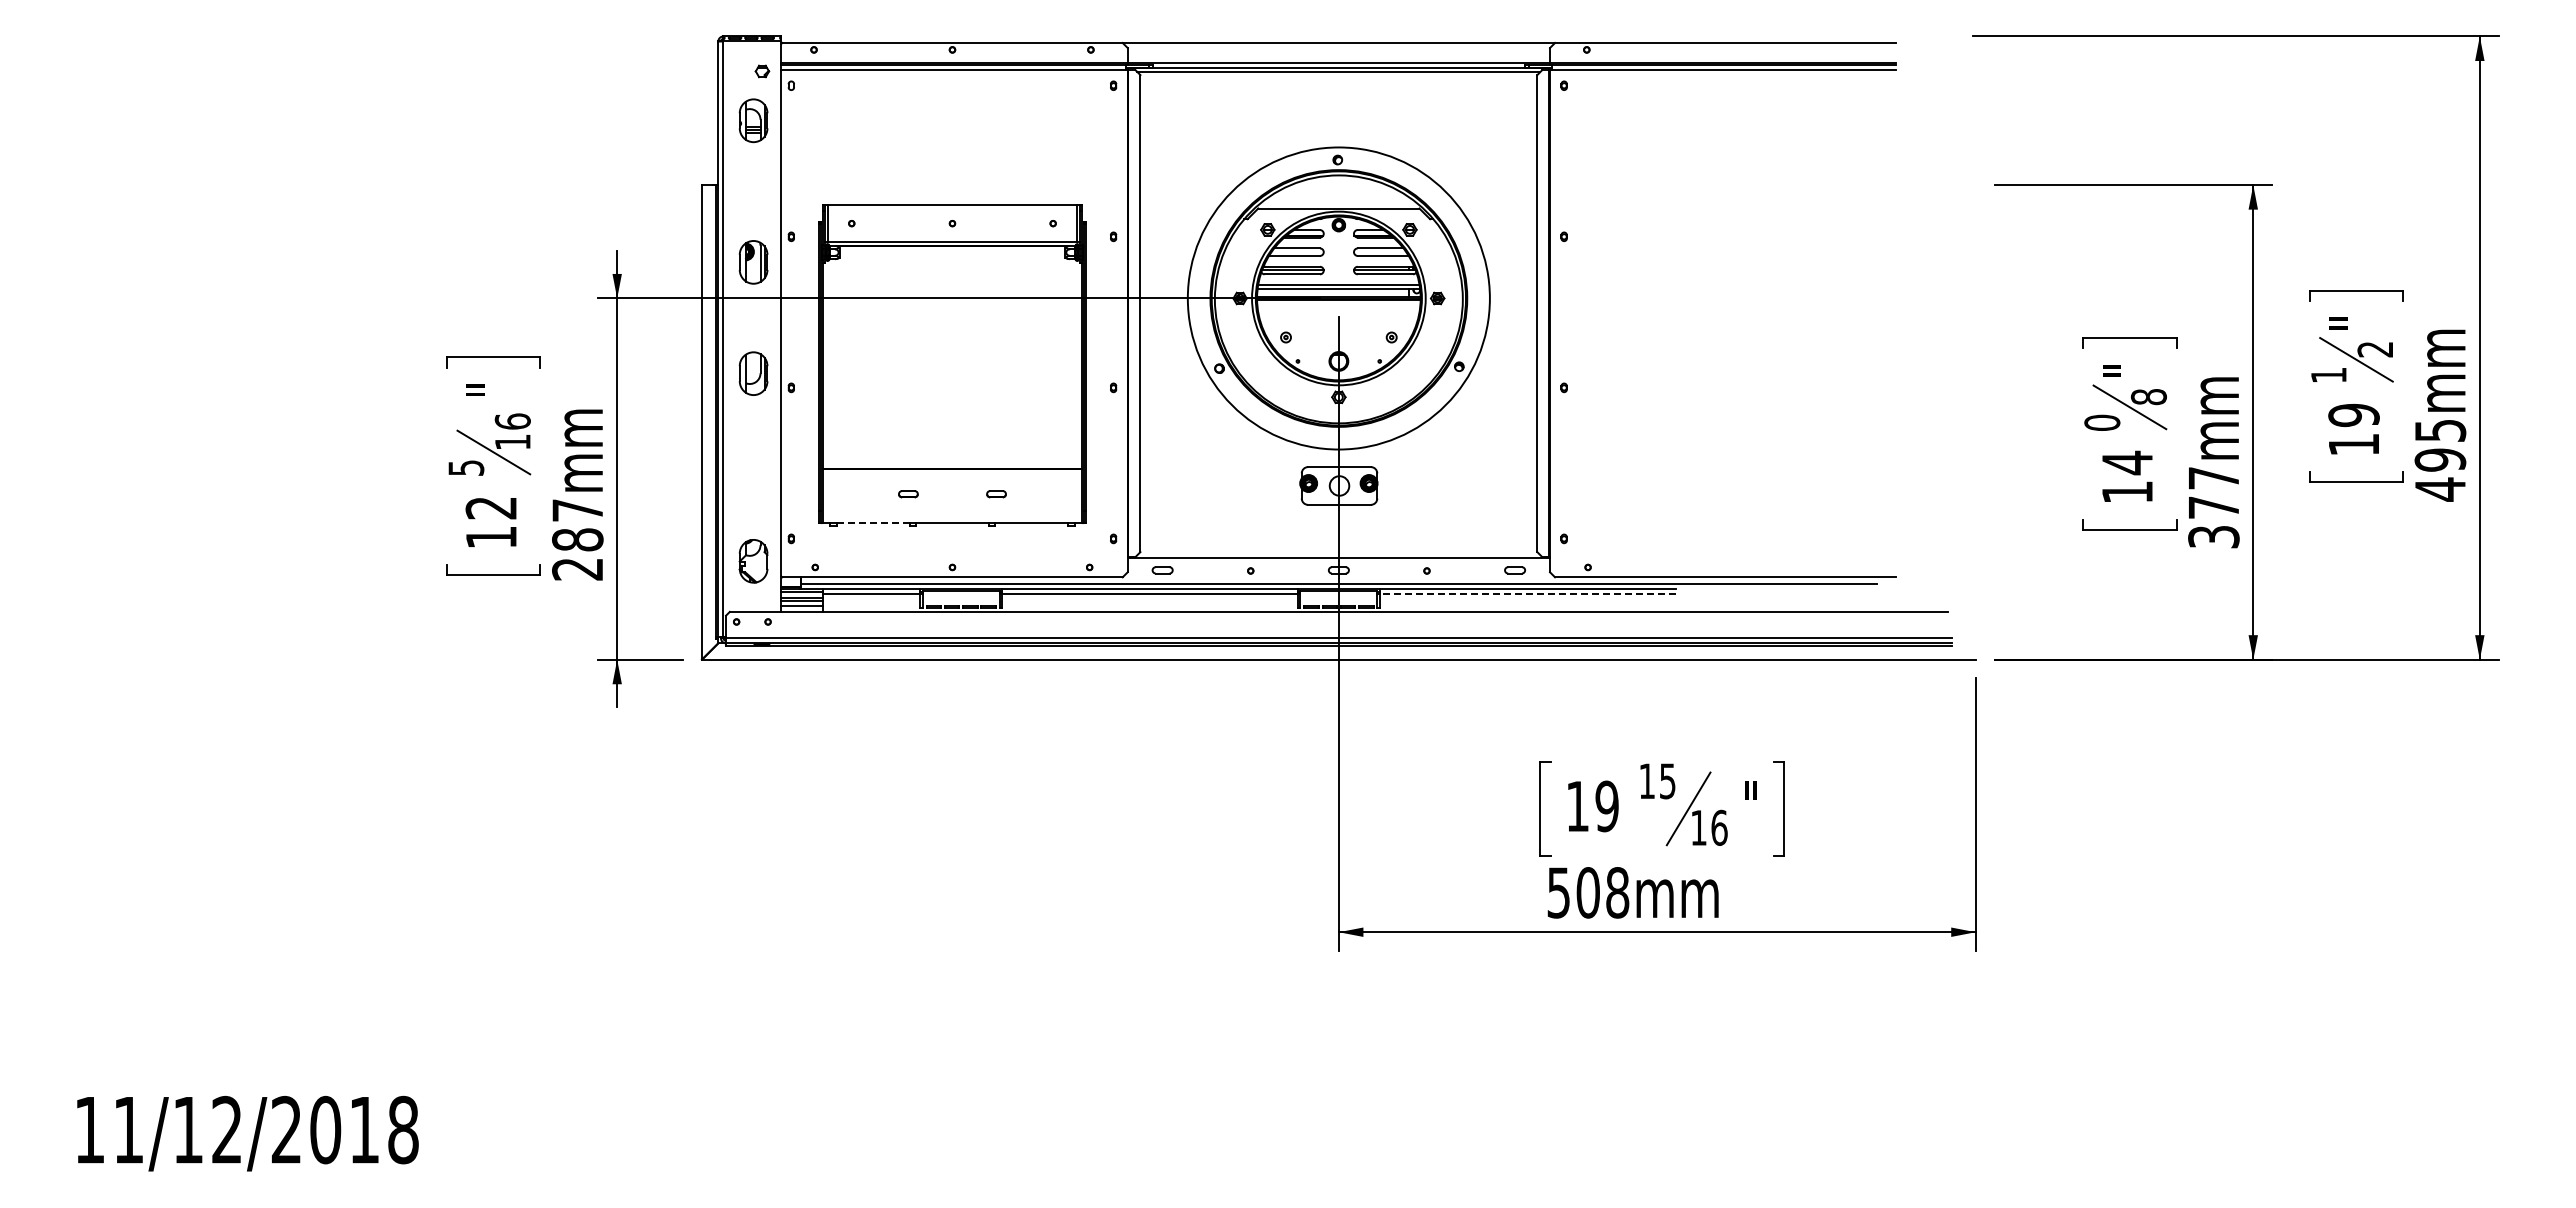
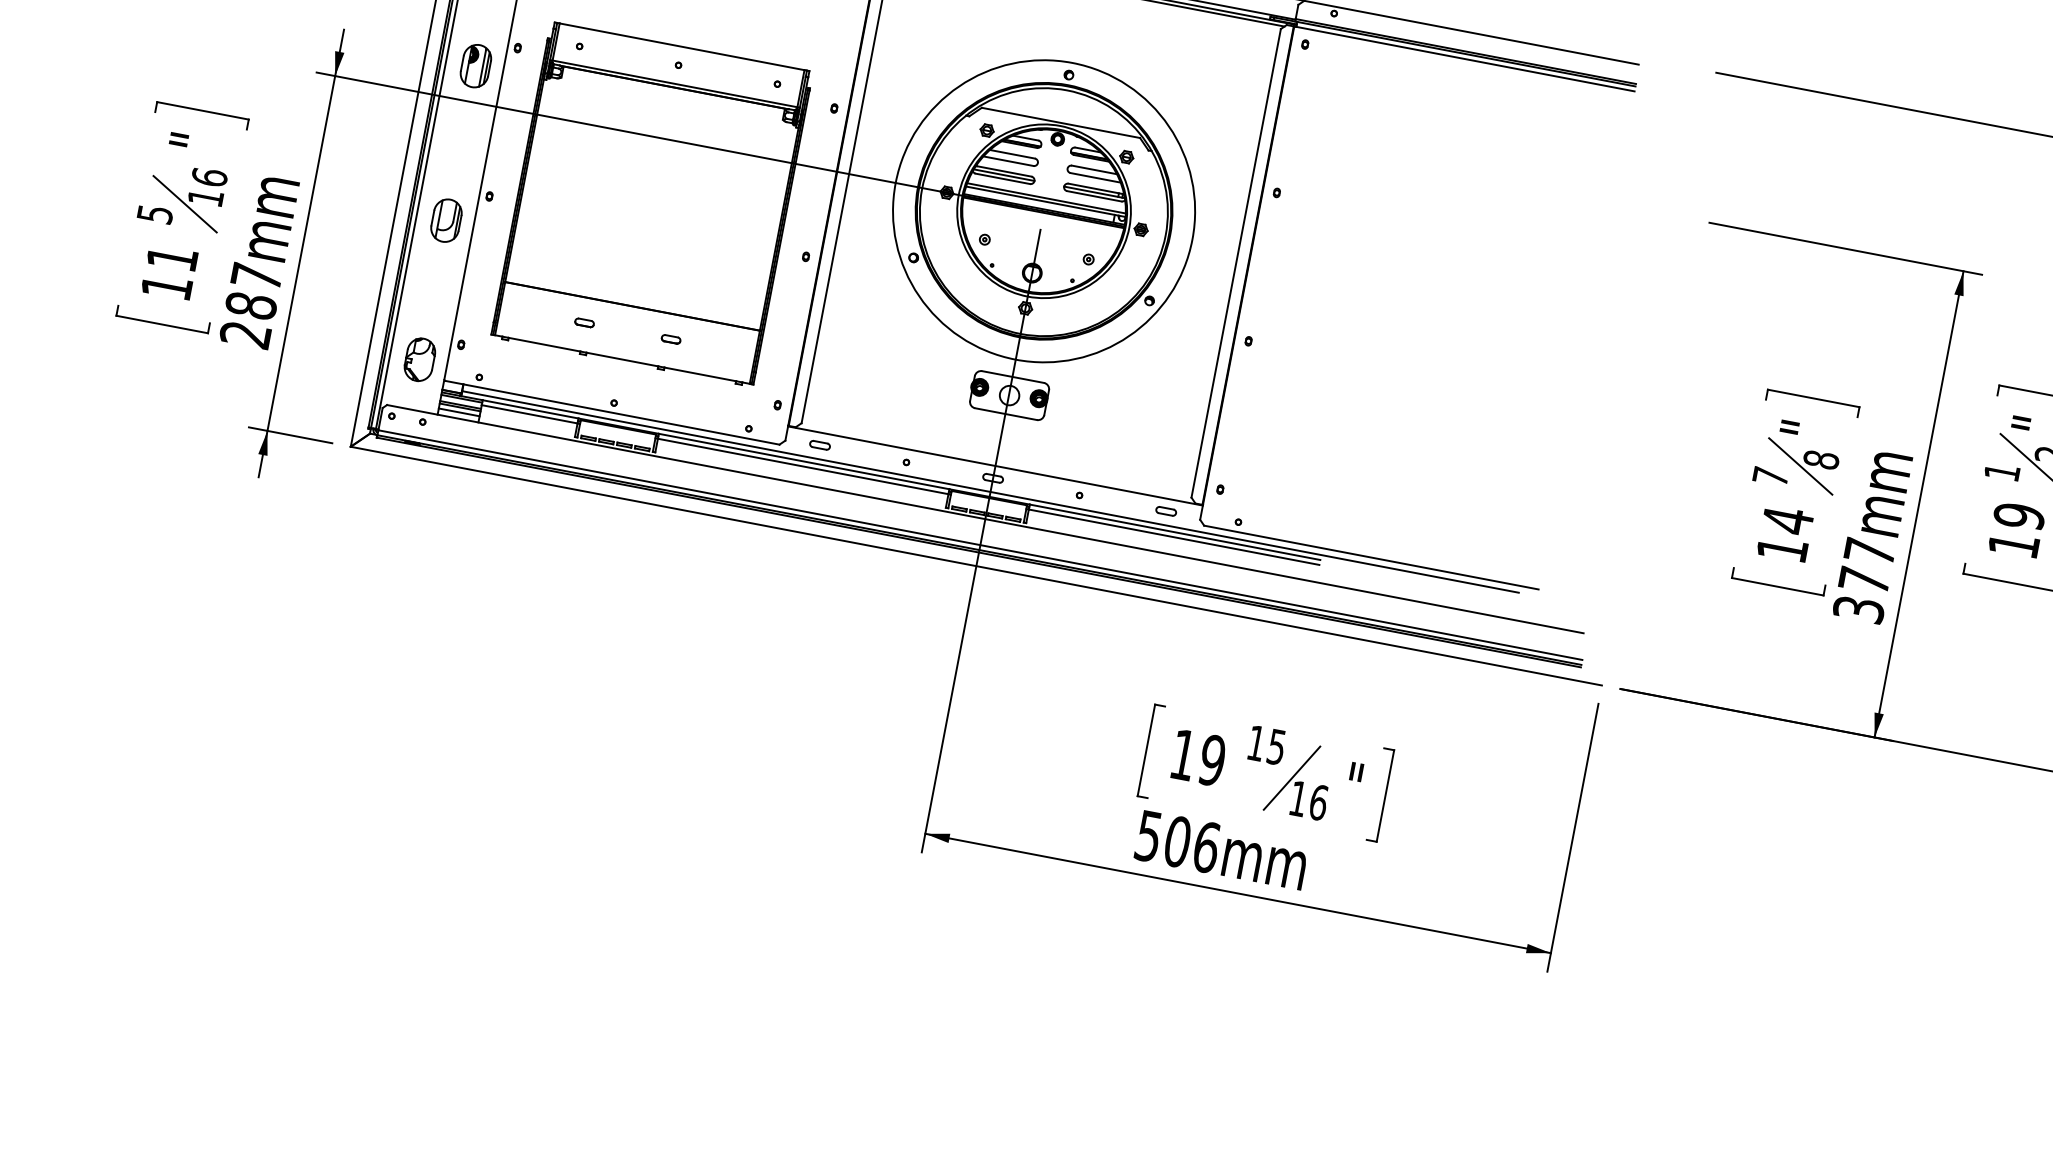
part: (753, 373) -> (446, 220), moved
text: (2102, 422) -> (1770, 476), 0 -> 7
text: (490, 508) -> (171, 258), 12 -> 11
line: (873, 523) -> (544, 345), dashed -> solid
line: (1527, 594) -> (1173, 537), dashed -> solid
text: (1617, 892) -> (1206, 846), 508mm -> 506mm

